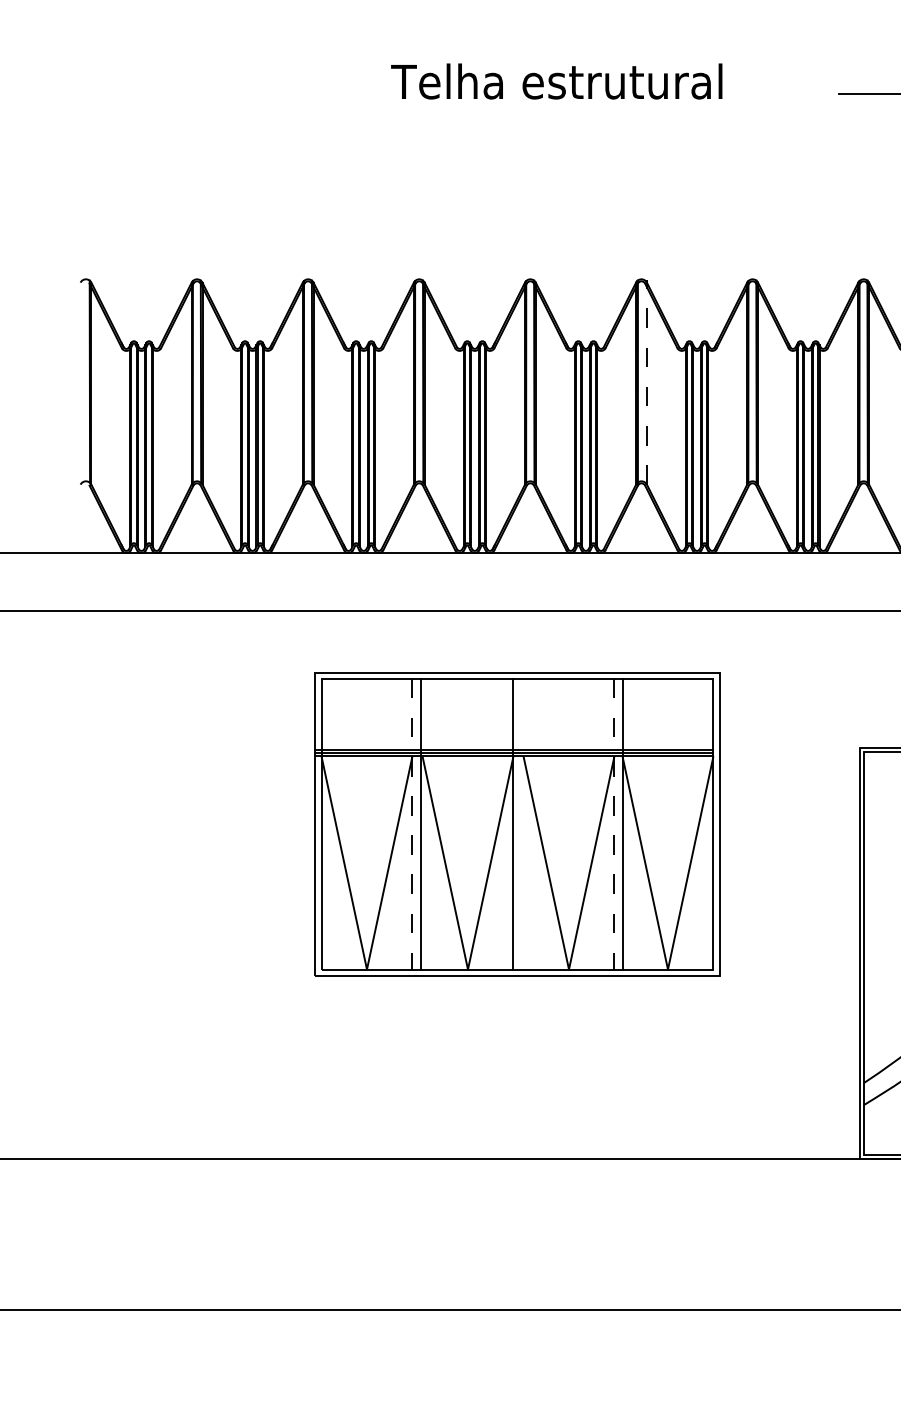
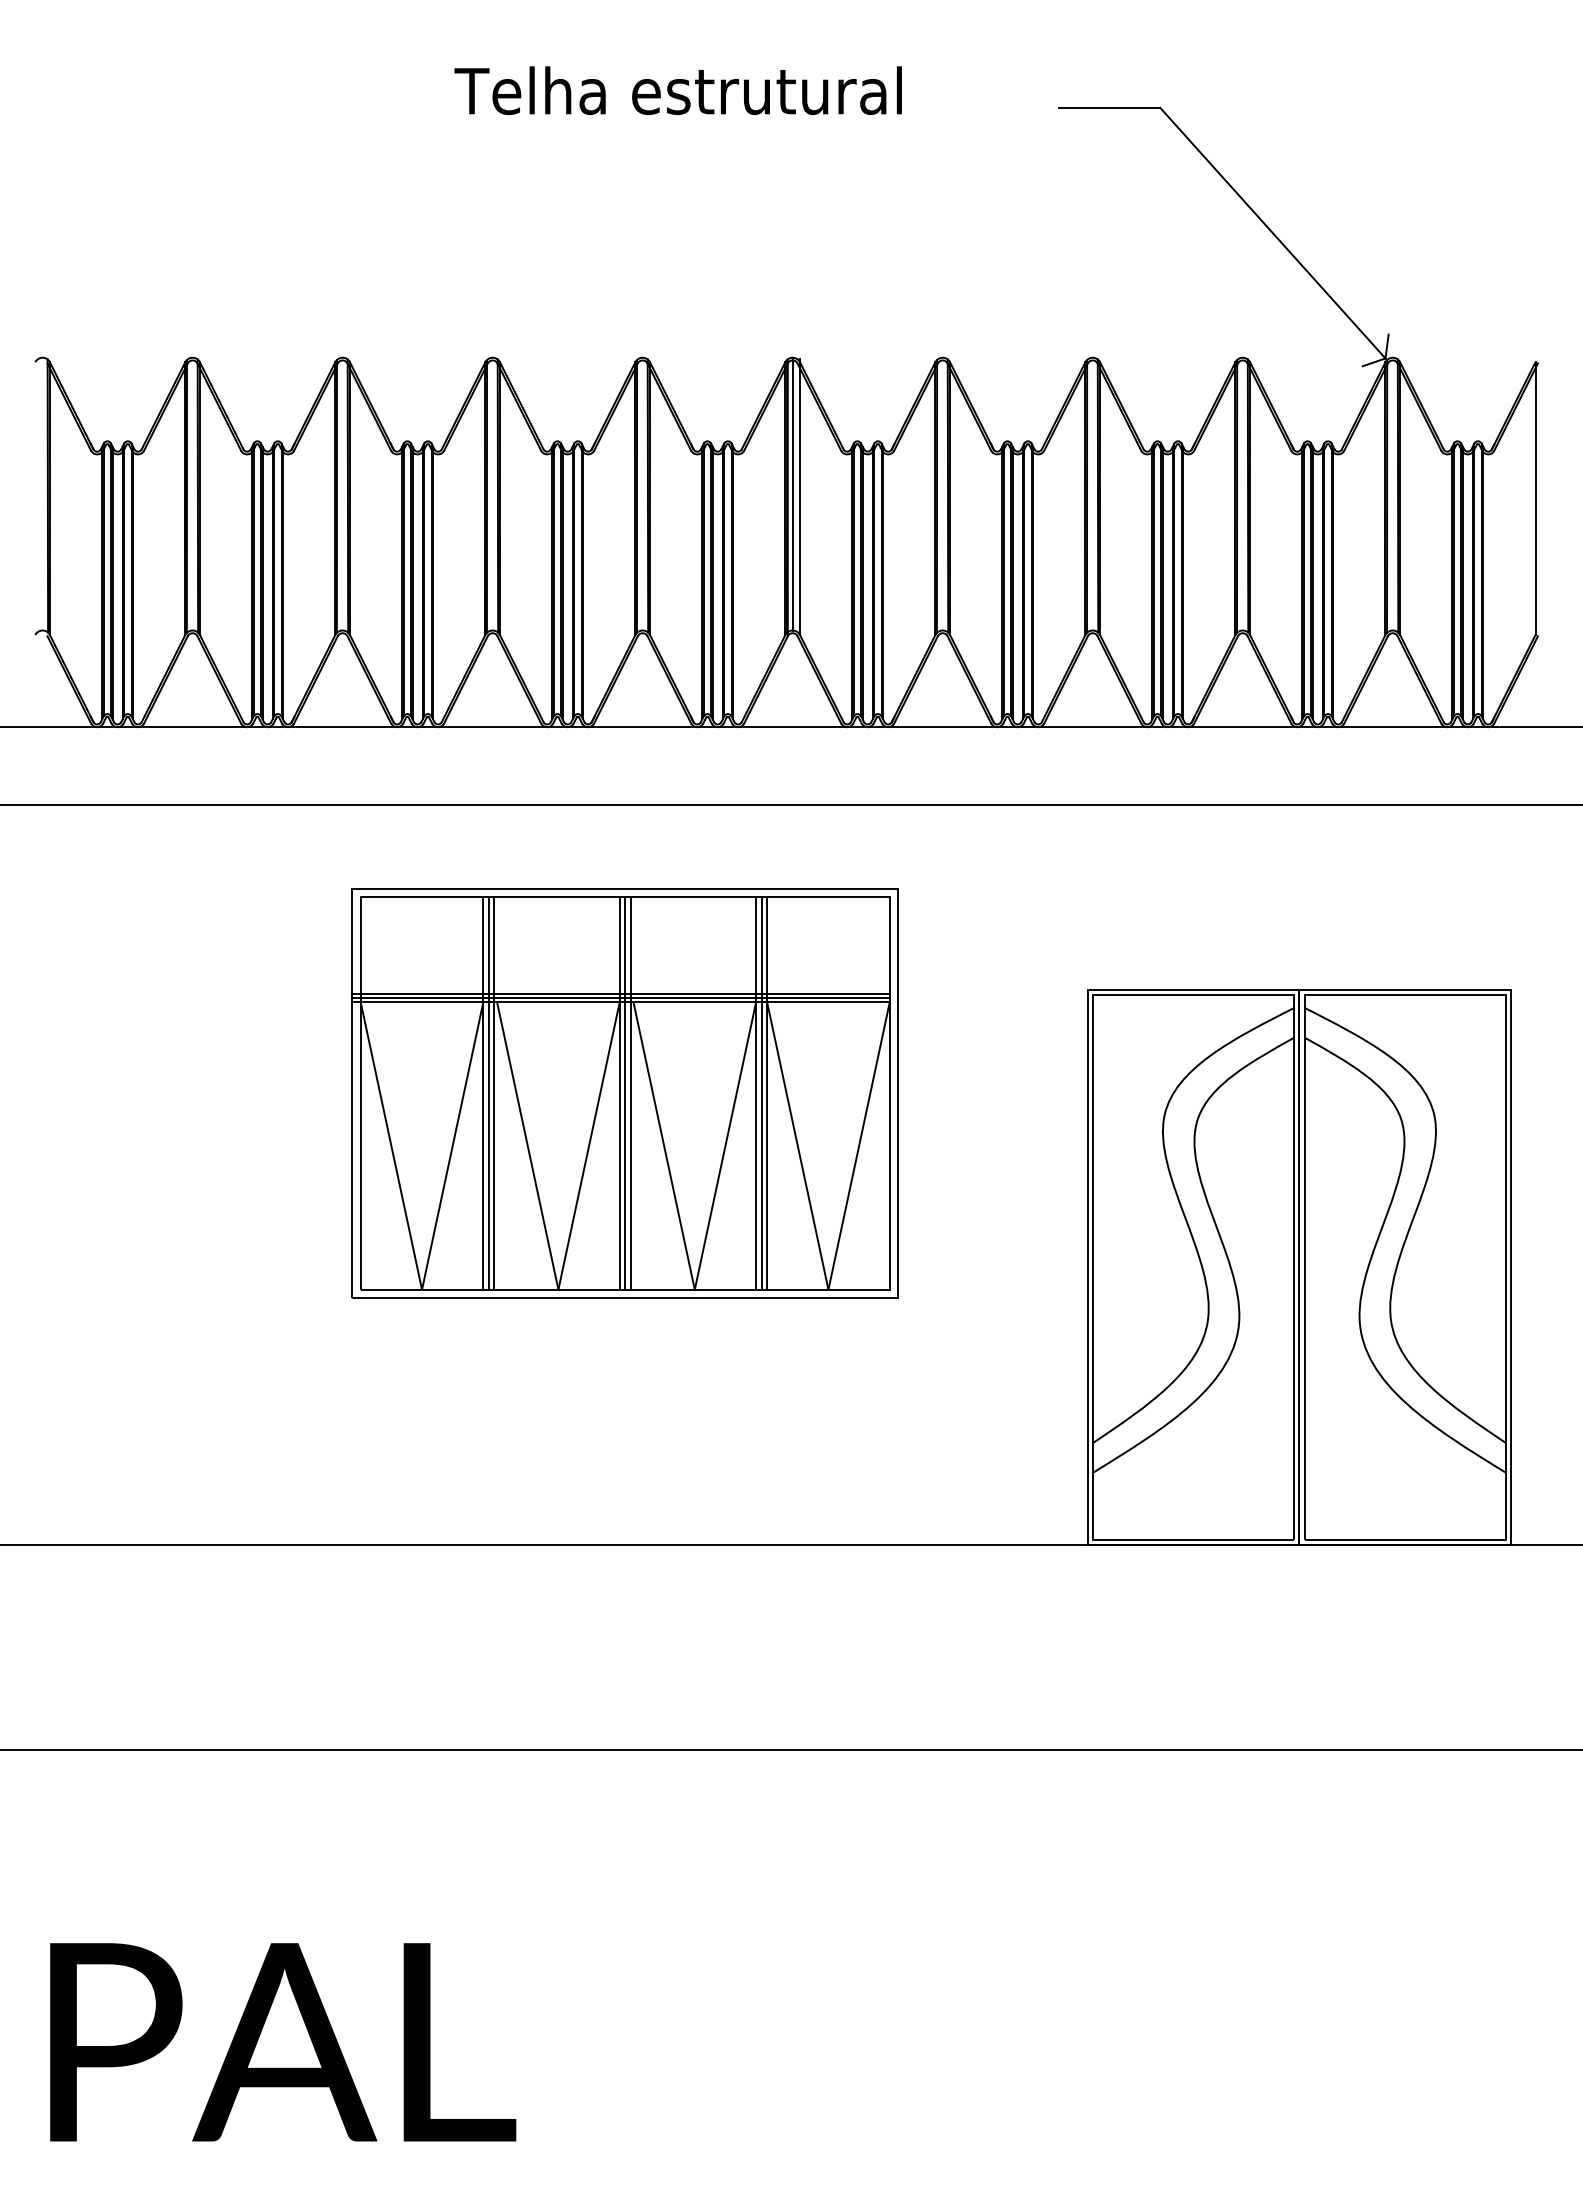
line: (641, 379) -> (792, 493), added
line: (647, 382) -> (800, 497), dashed -> solid
line: (416, 823) -> (488, 1092), added
line: (517, 823) -> (625, 1092), added
line: (521, 823) -> (630, 1092), added
line: (618, 823) -> (761, 1092), added
line: (412, 824) -> (483, 1093), dashed -> solid
line: (614, 824) -> (756, 1093), dashed -> solid

